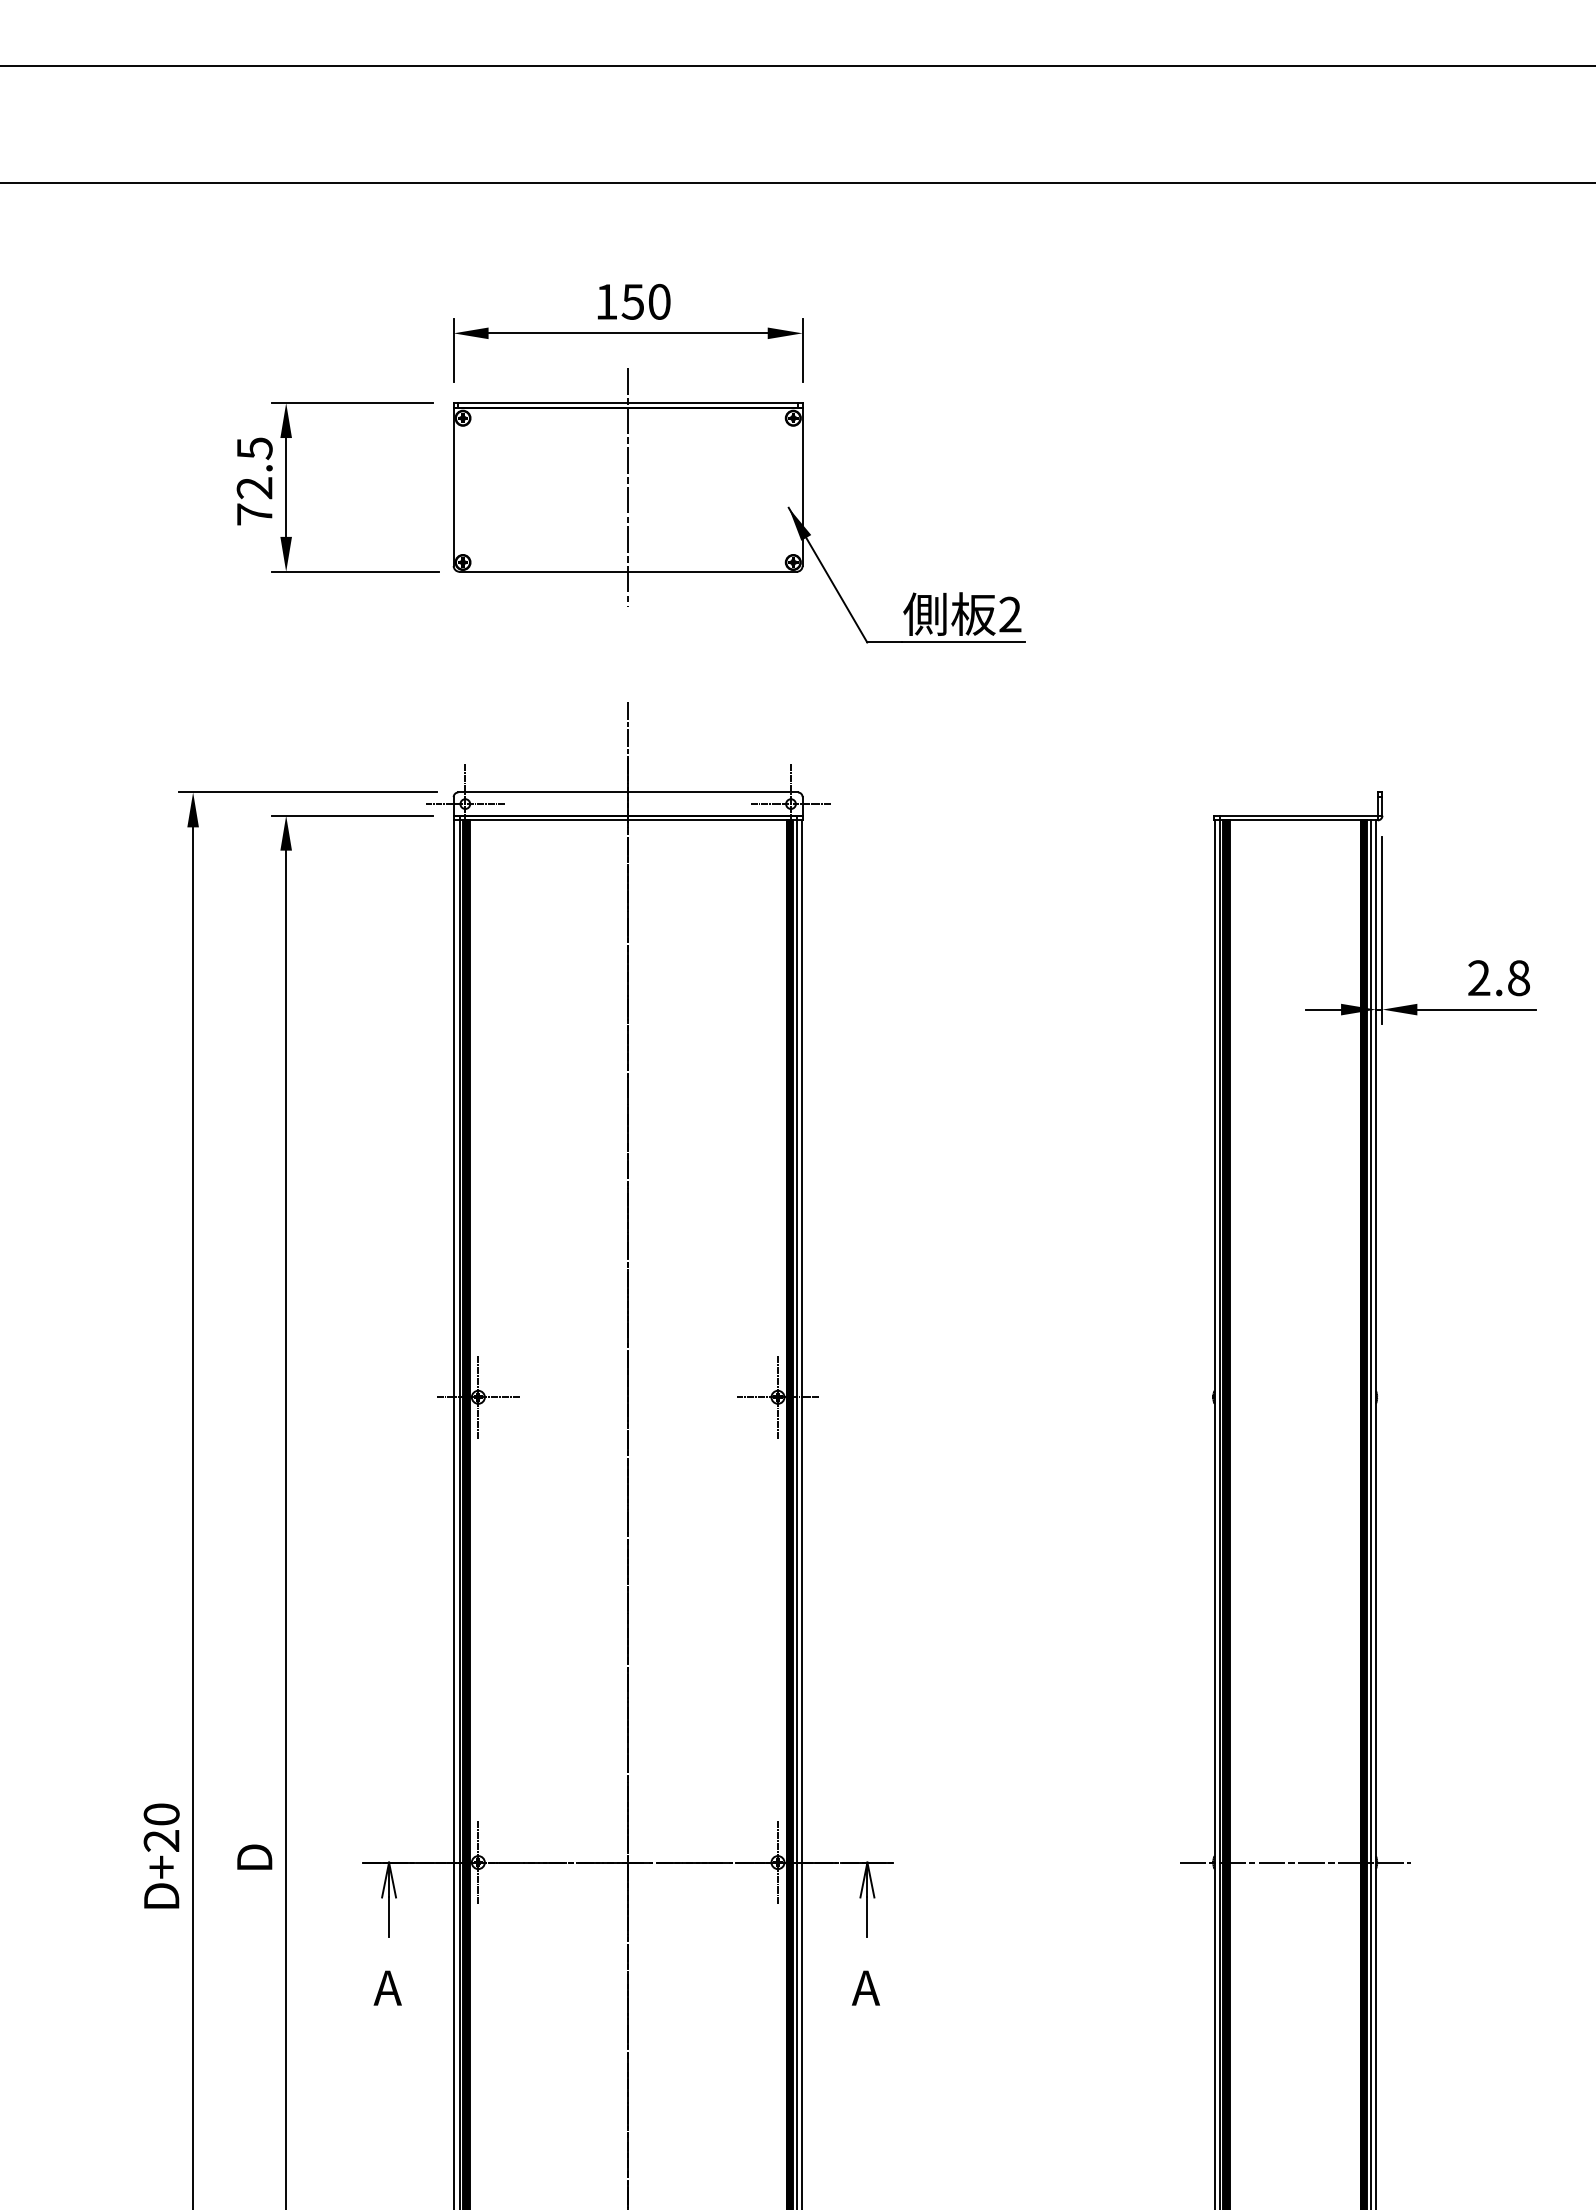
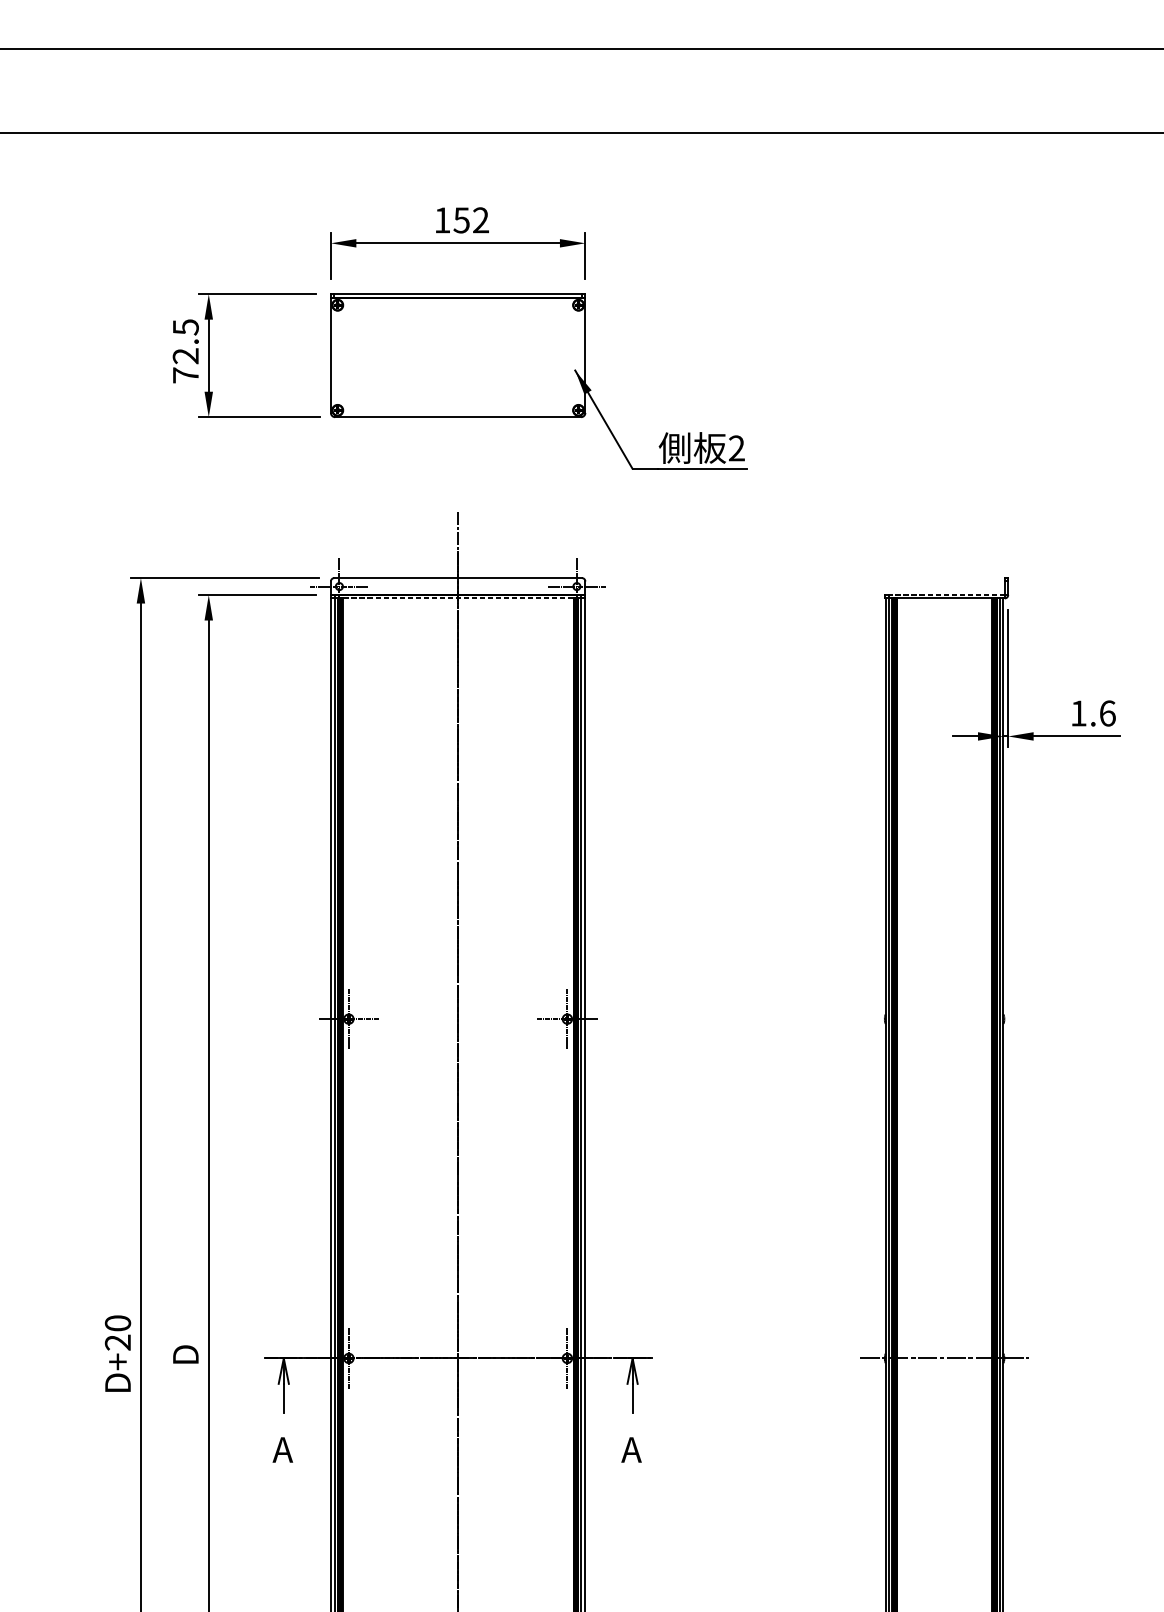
text: (659, 301) -> (481, 220), 150 -> 152
line: (628, 487) -> (458, 355), removed
line: (1298, 815) -> (946, 594), solid -> dashed
line: (628, 820) -> (458, 598), solid -> dashed
text: (1499, 978) -> (1093, 713), 2.8 -> 1.6

